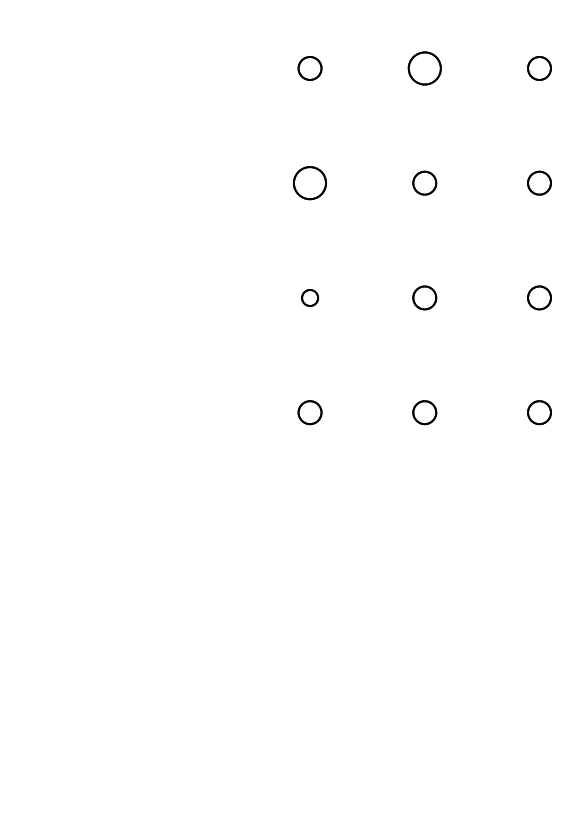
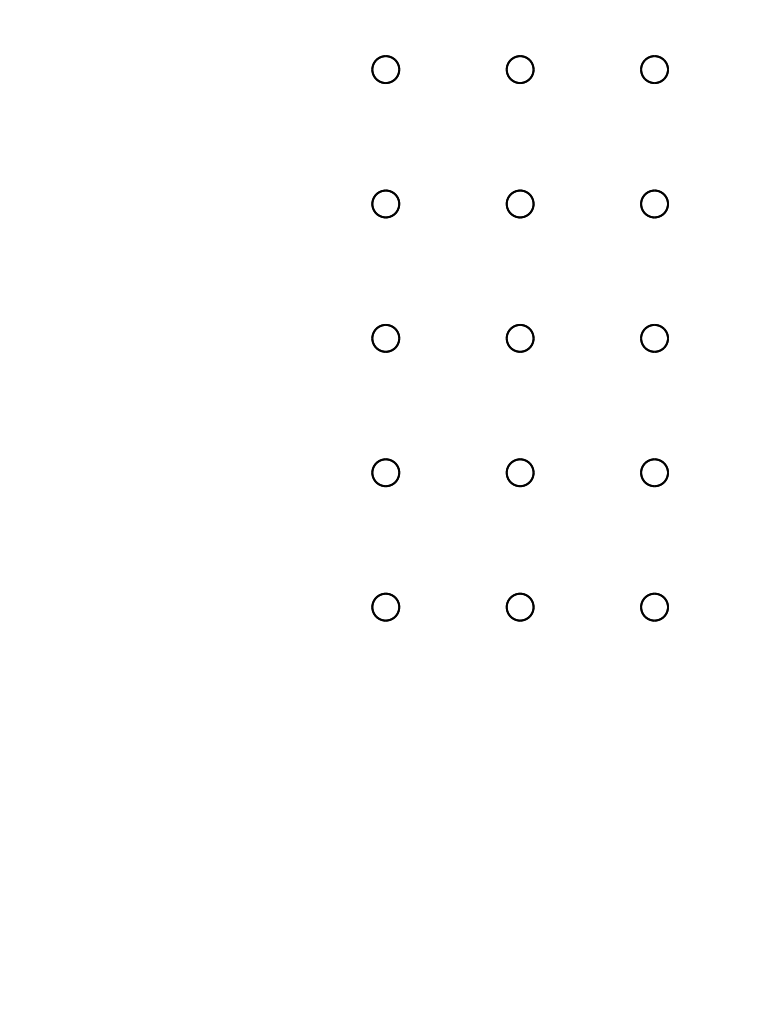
part: (424, 68) -> (519, 203), size x0.71
part: (309, 183) -> (385, 338), size x0.71
part: (309, 297) -> (385, 472), size x1.43

